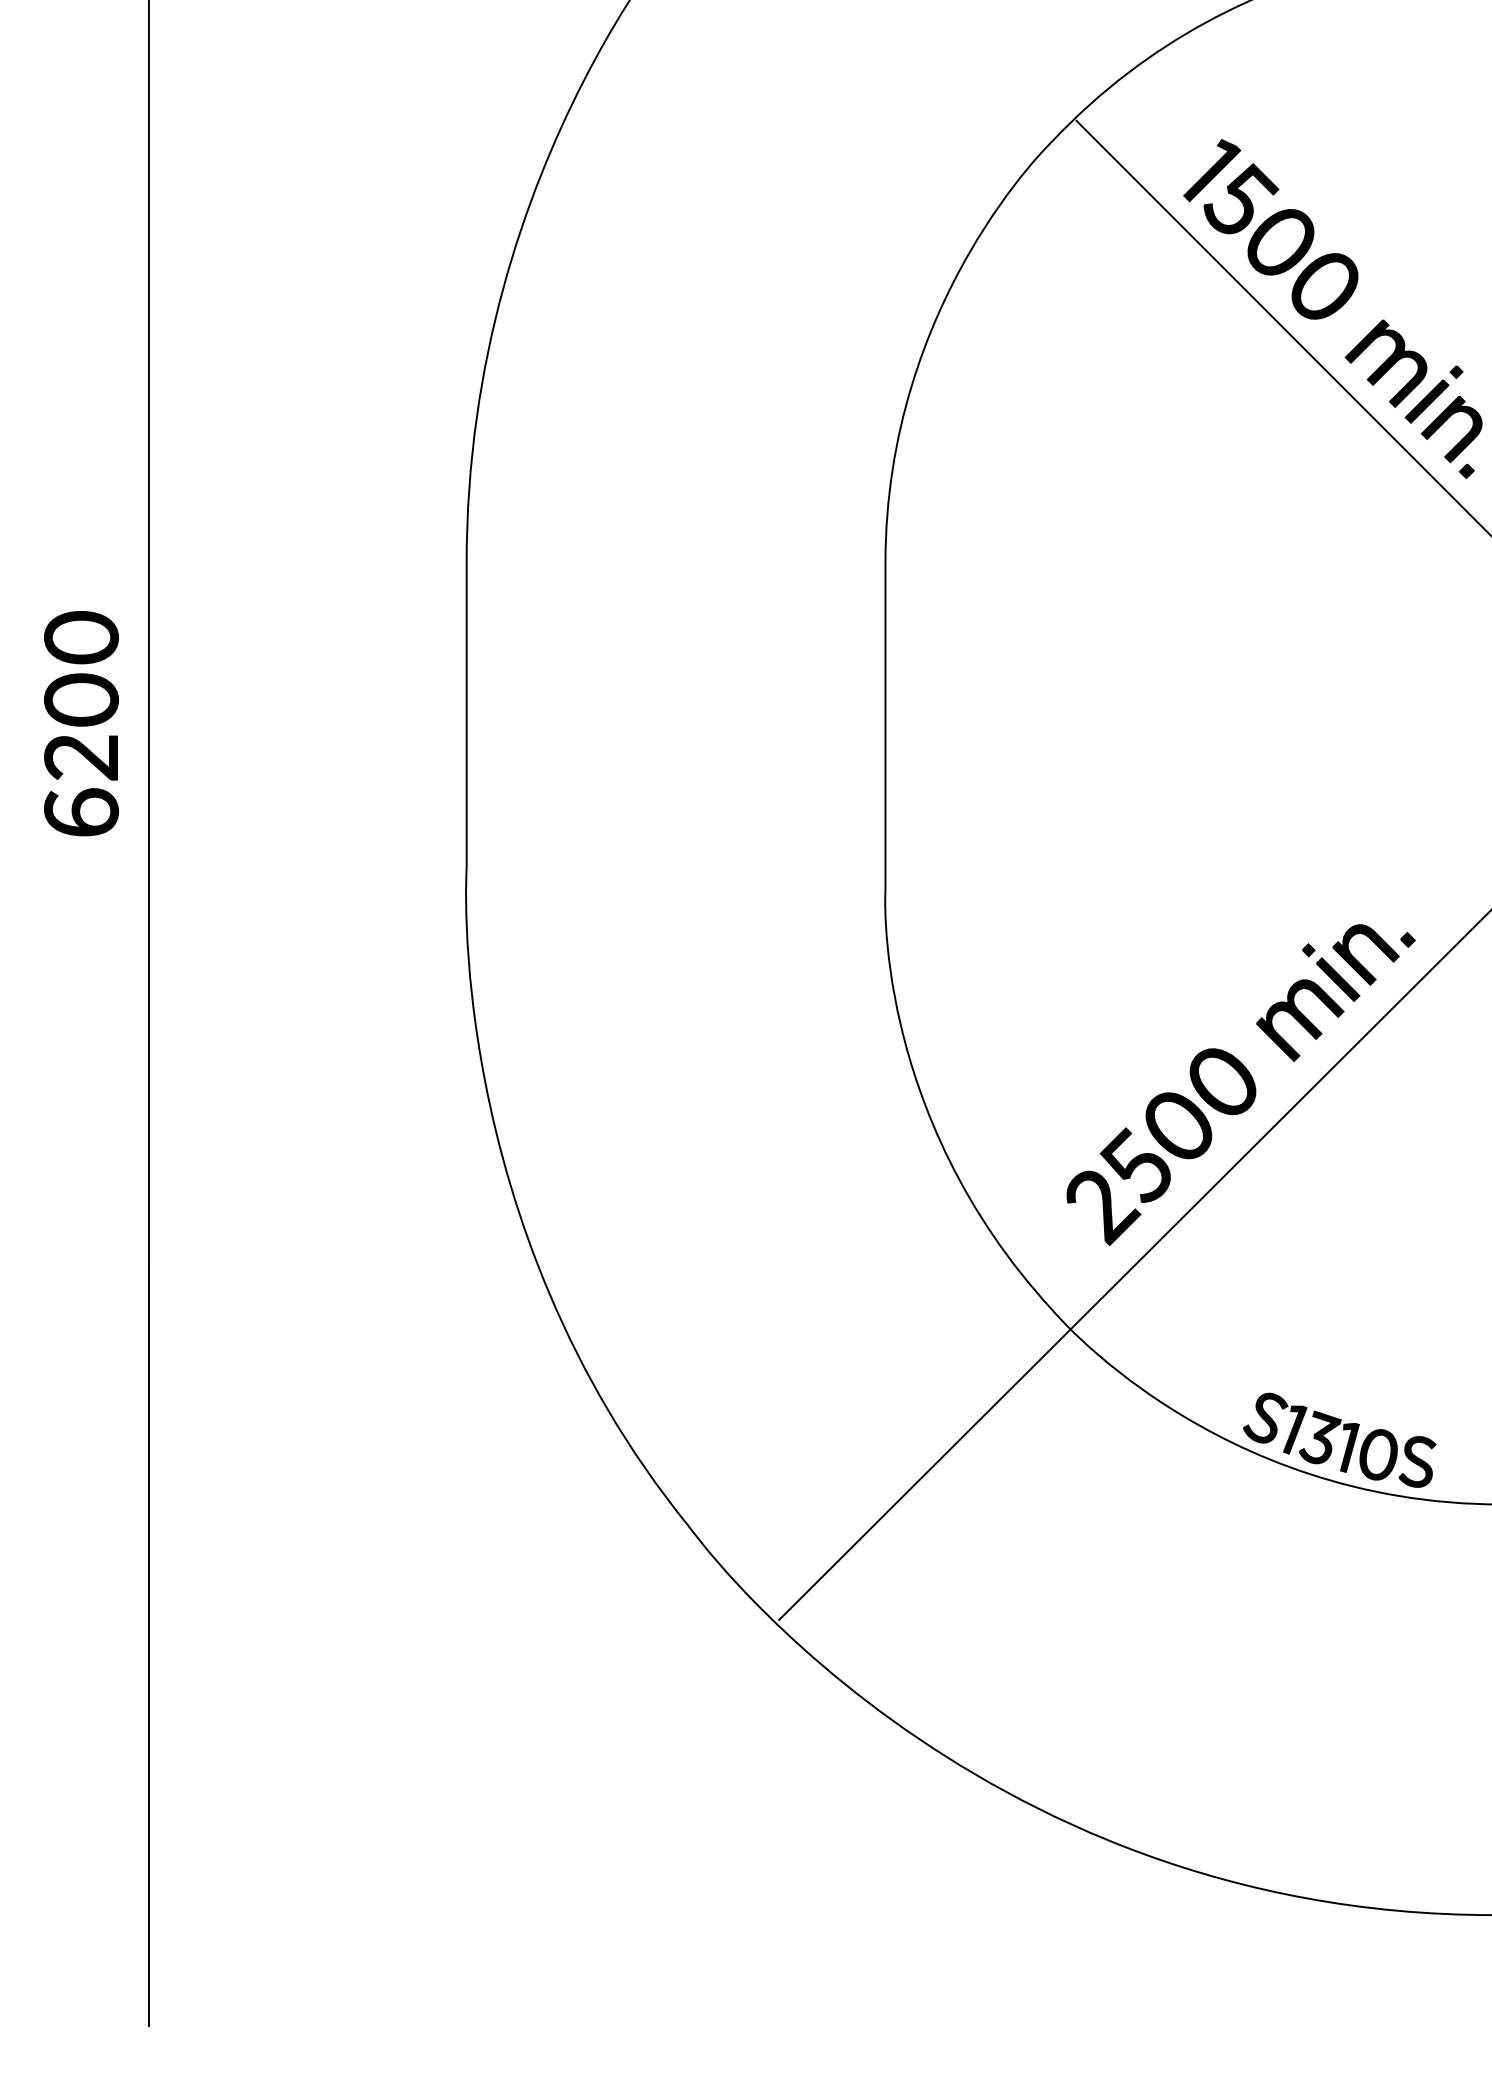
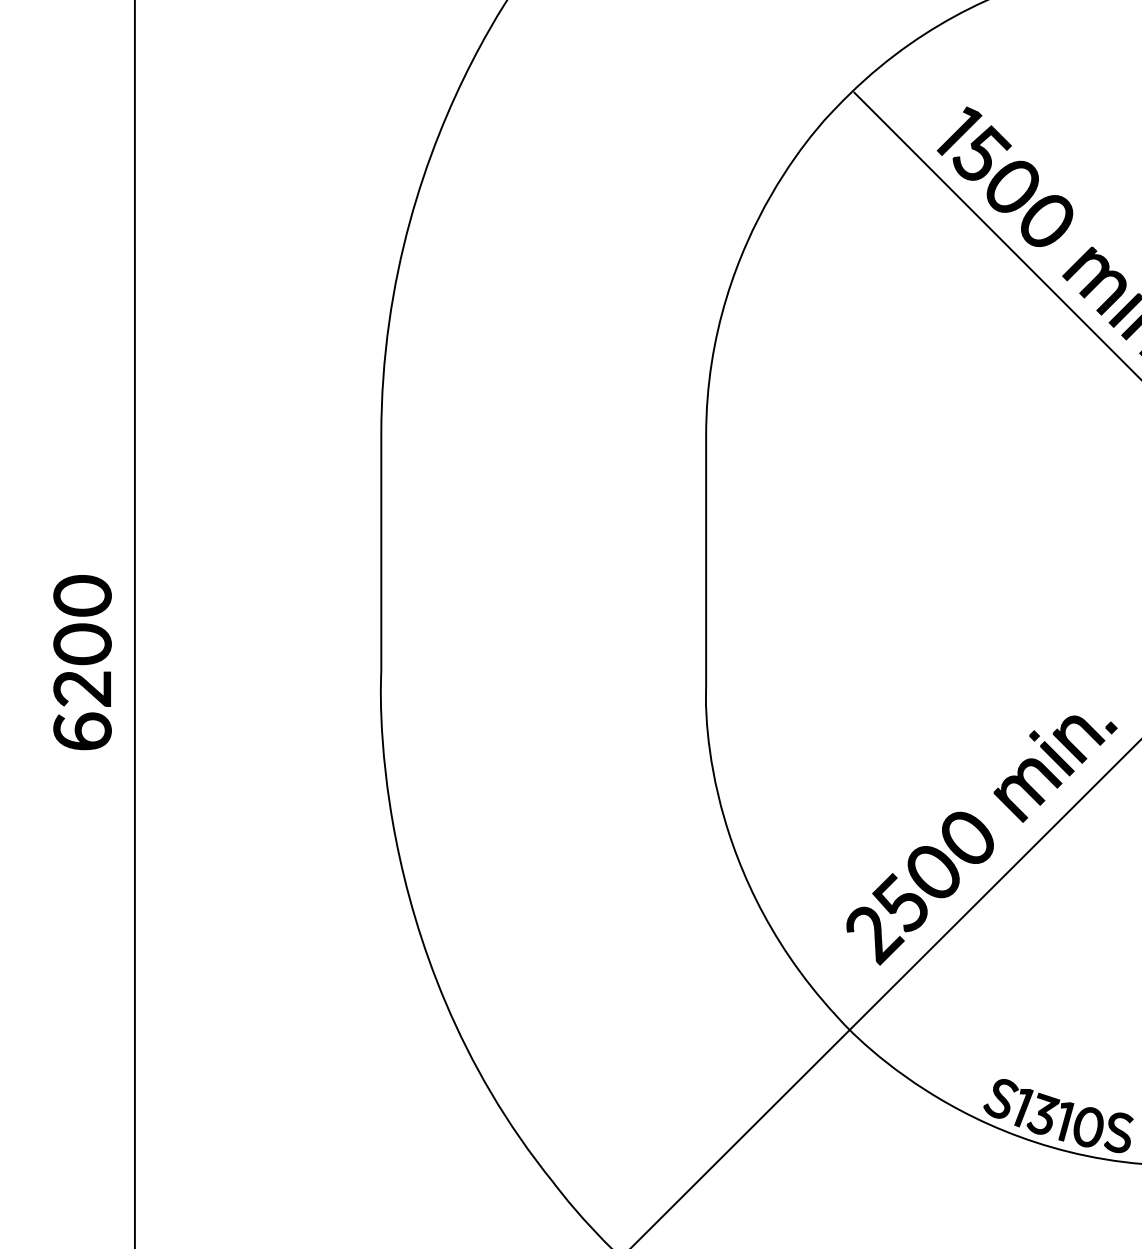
part: (81, 723) -> (82, 662), moved

